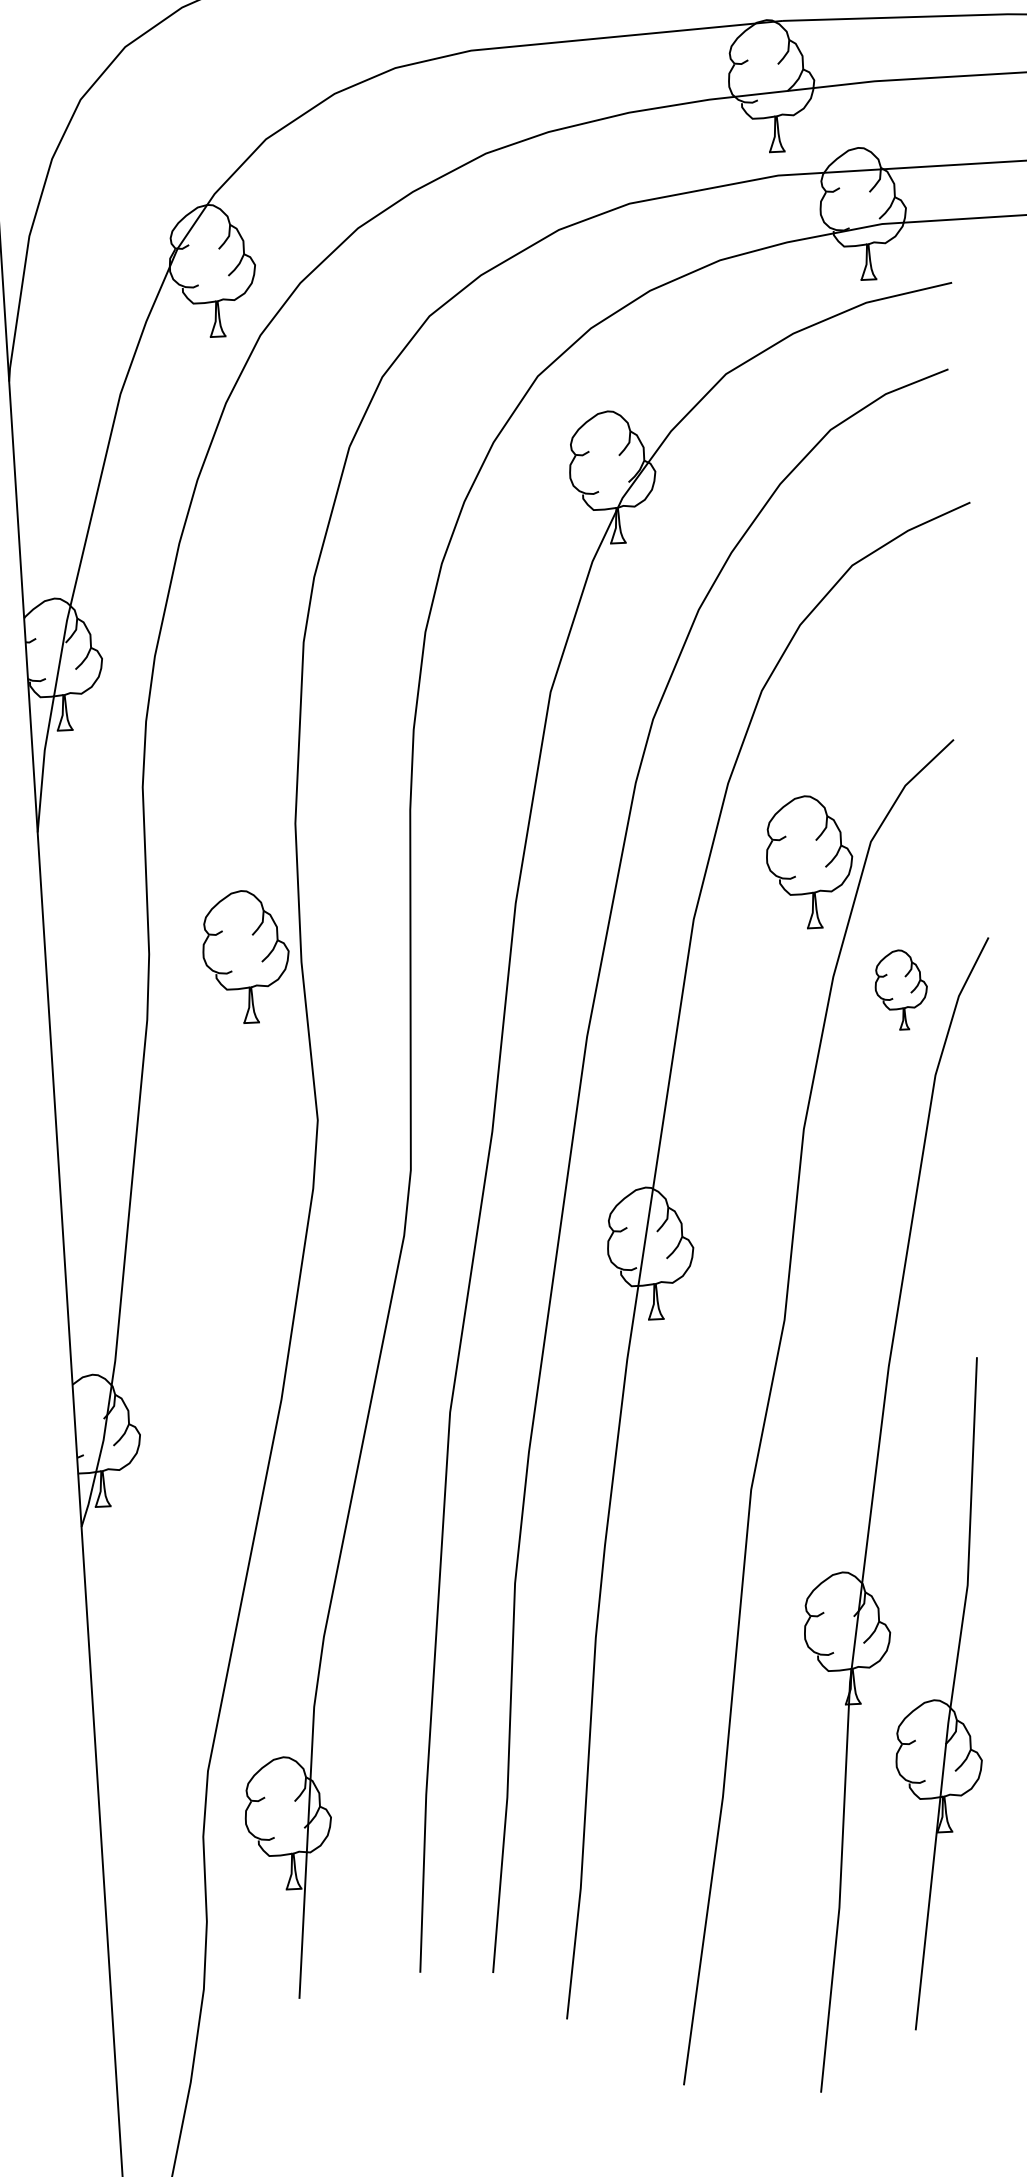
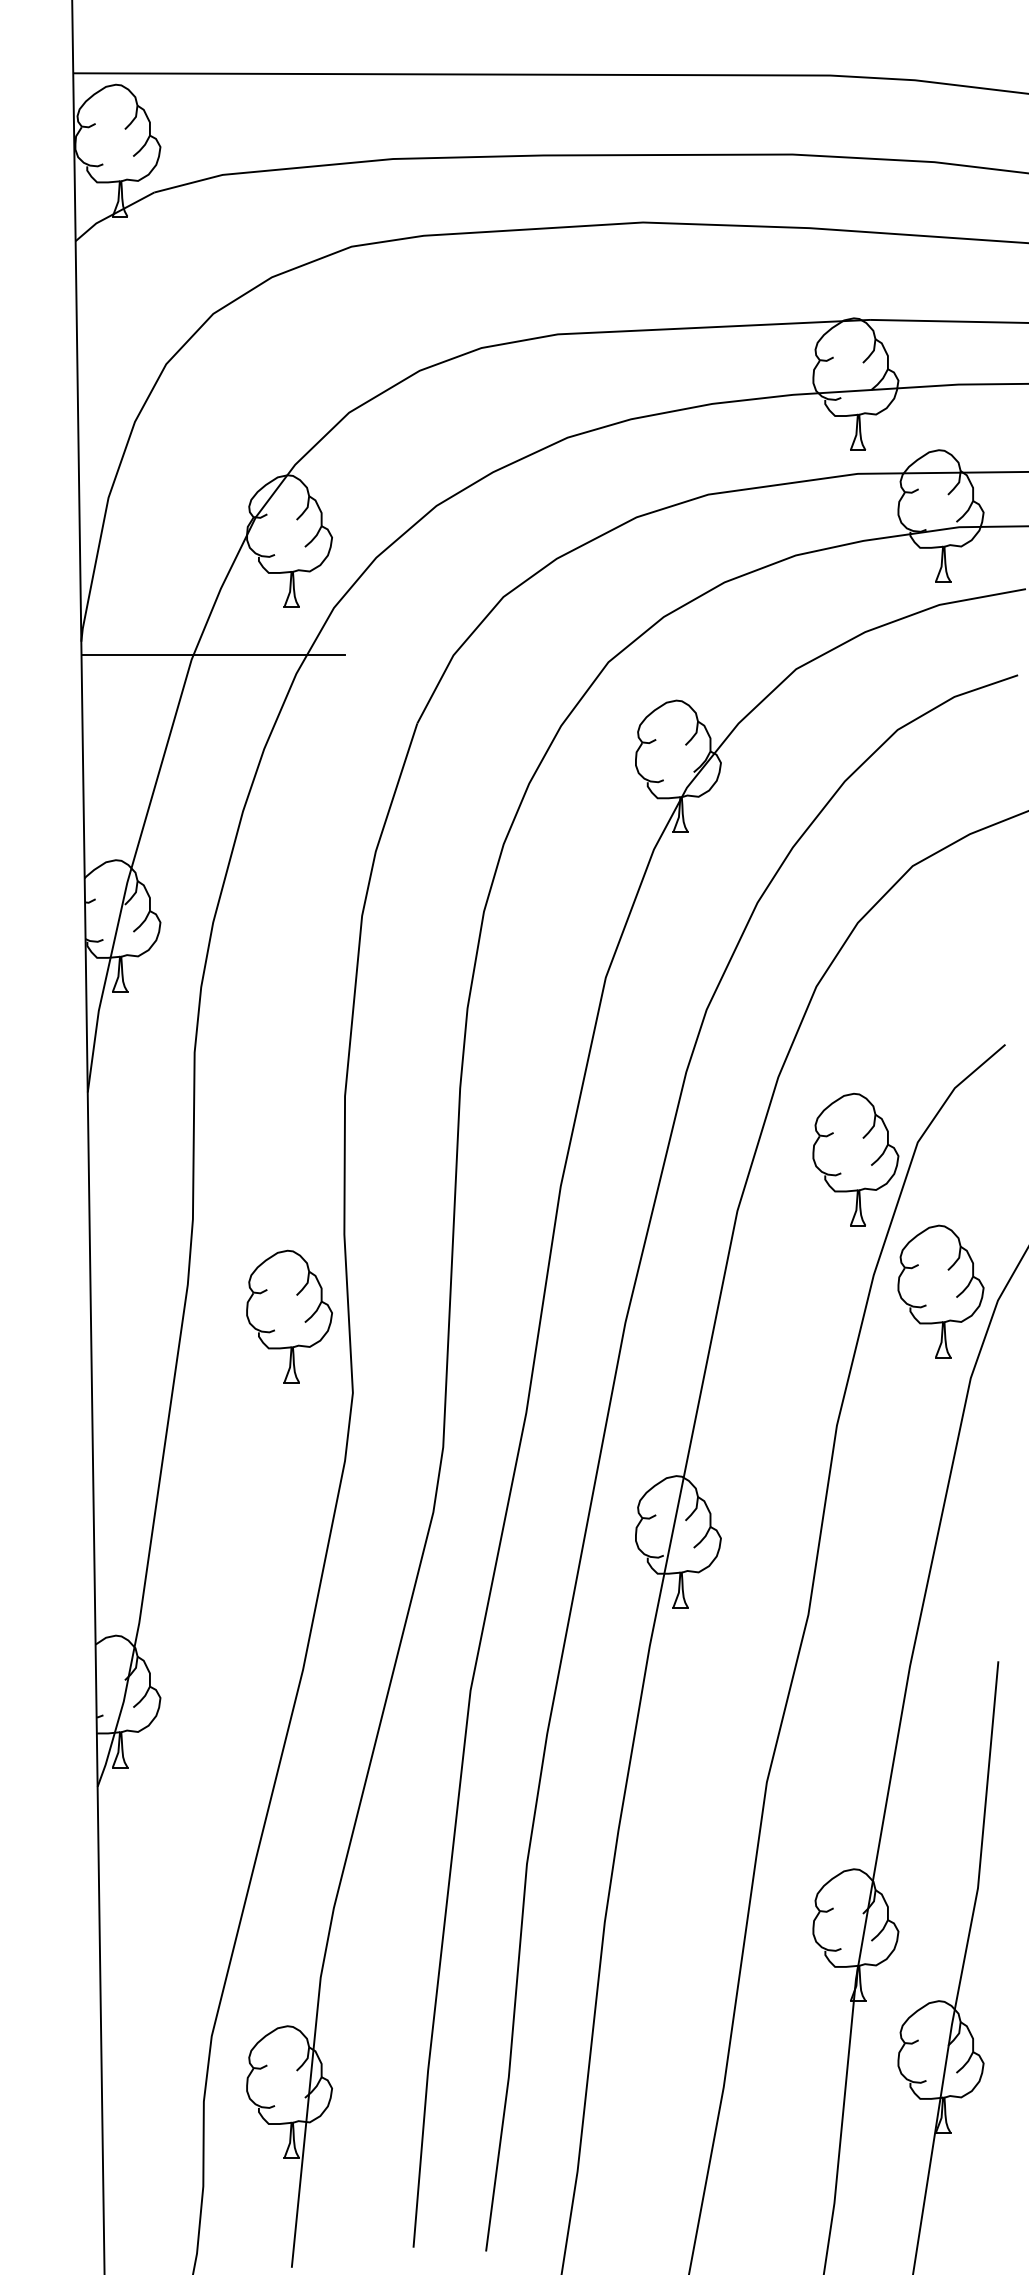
line: (141, 388) -> (212, 655), added
part: (246, 956) -> (289, 1316), moved
part: (900, 989) -> (940, 1291), size x1.67

